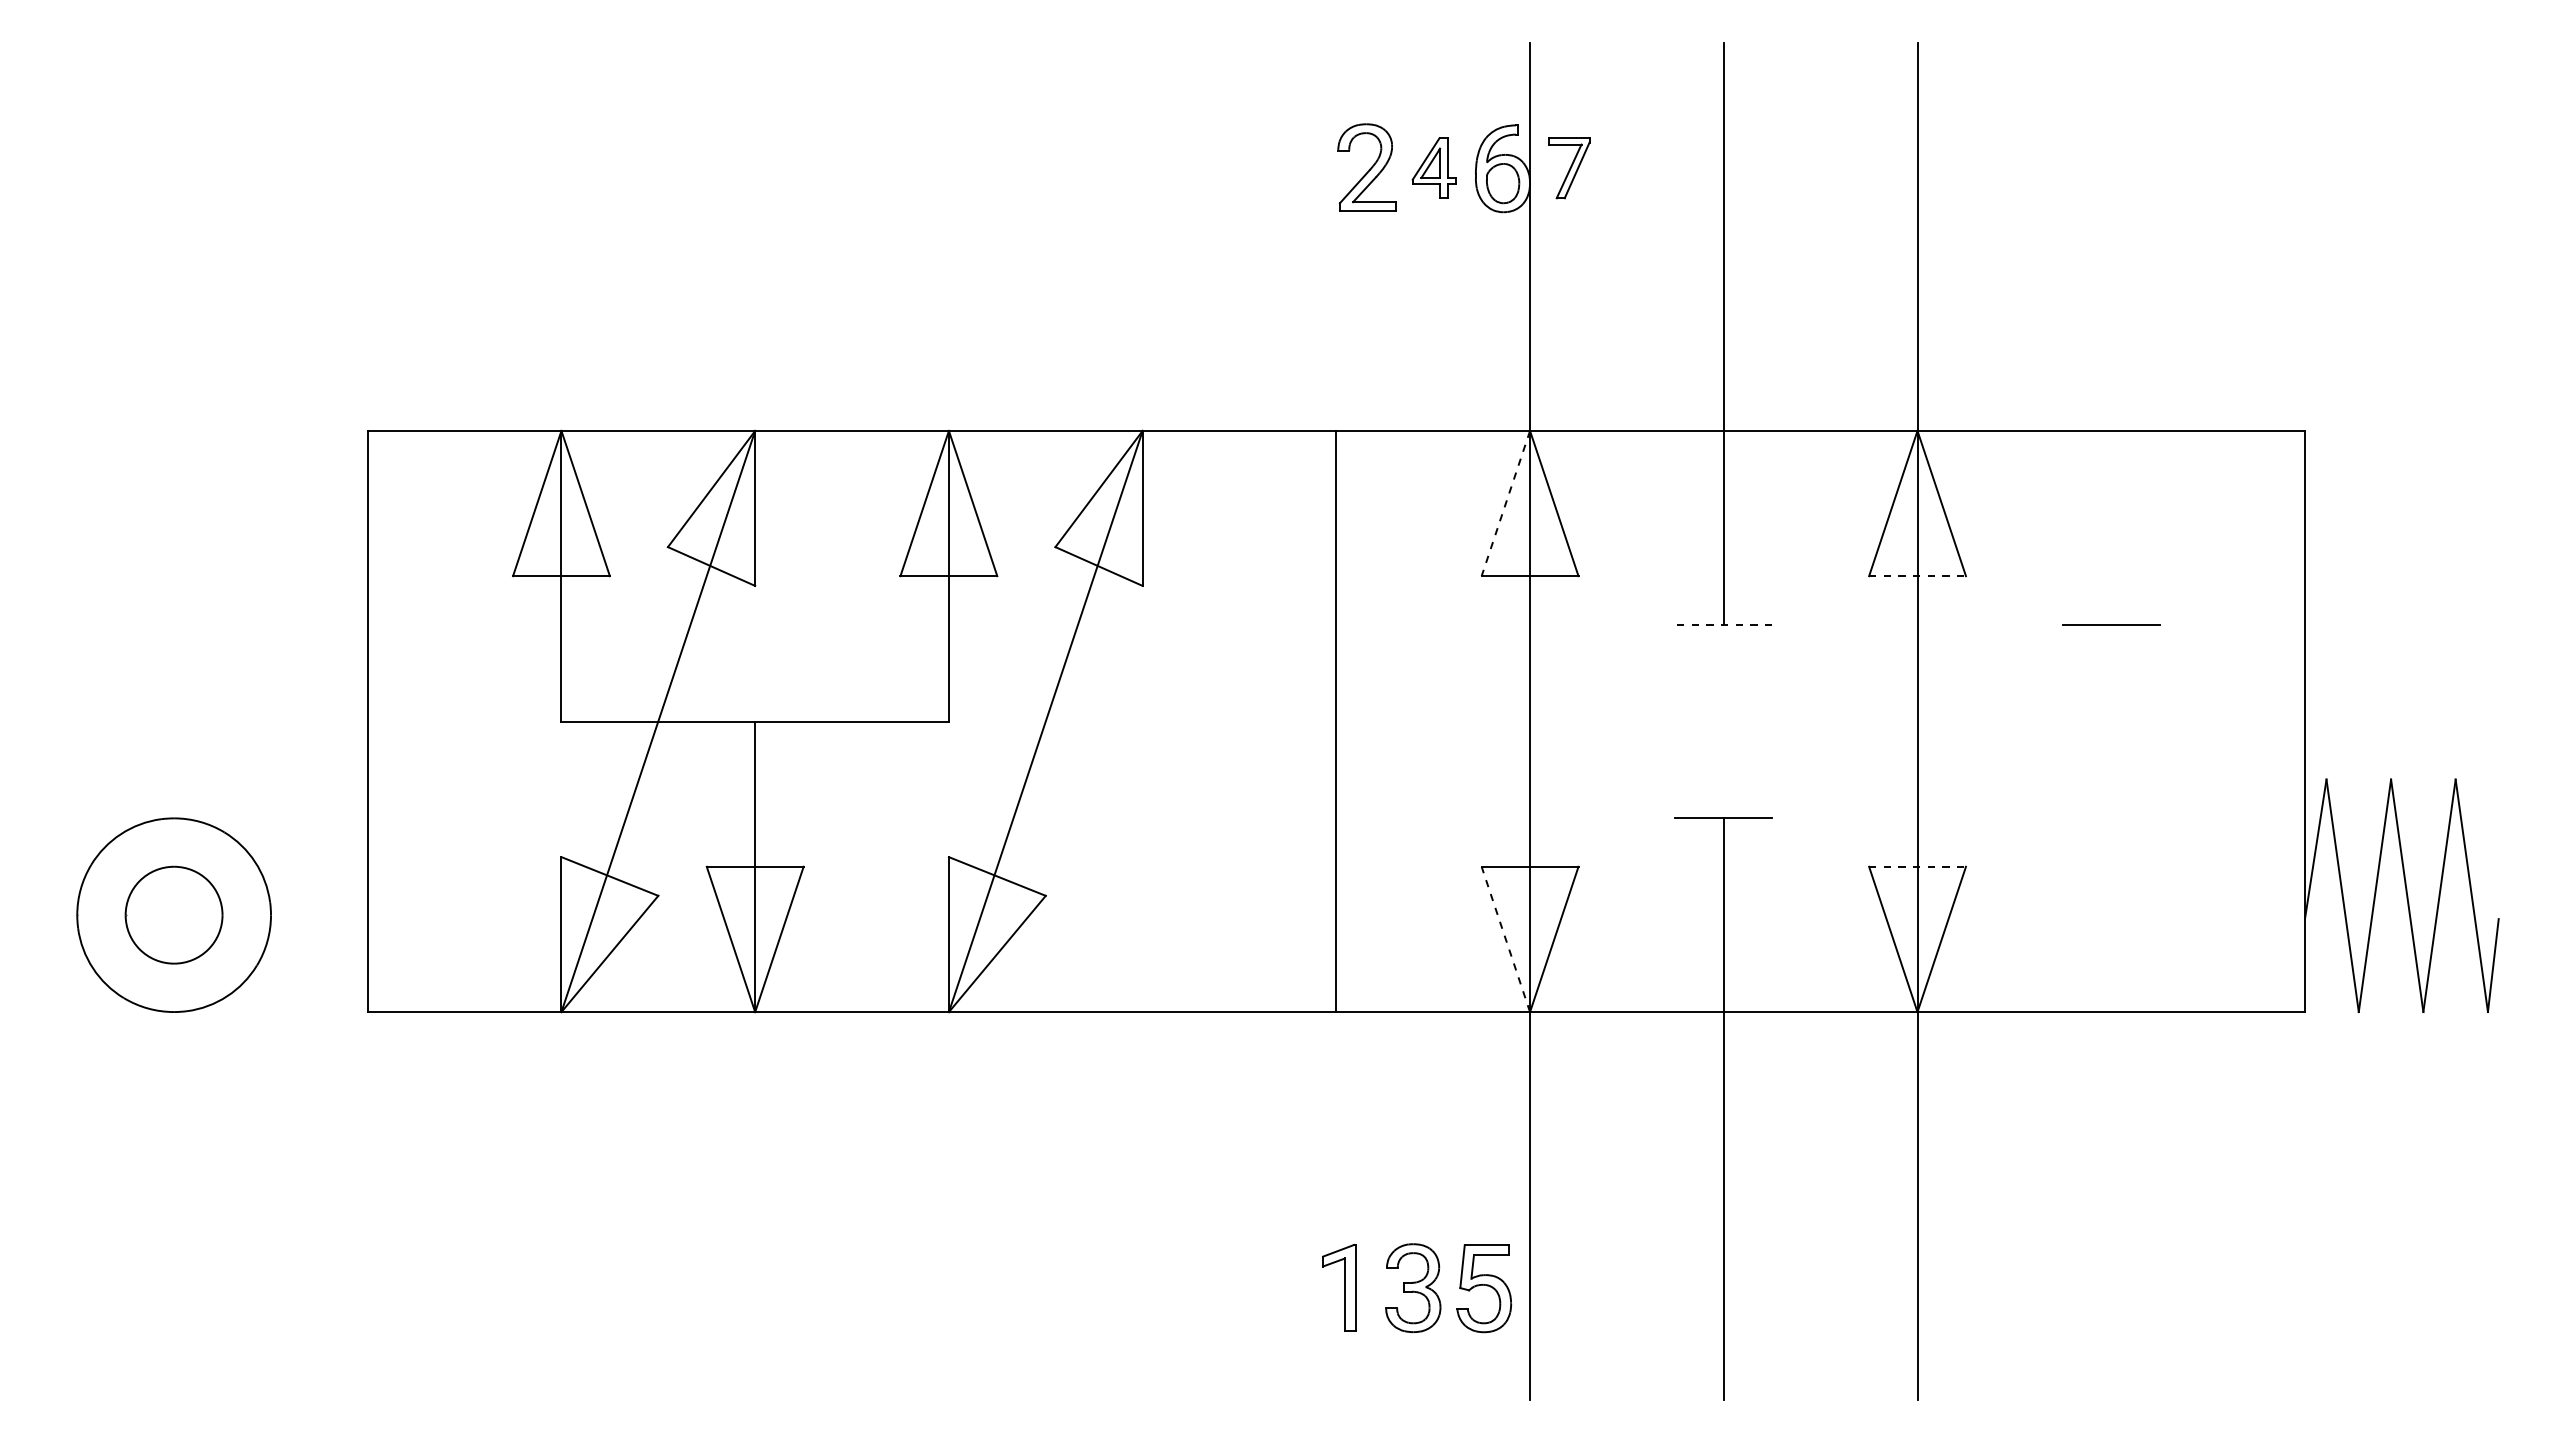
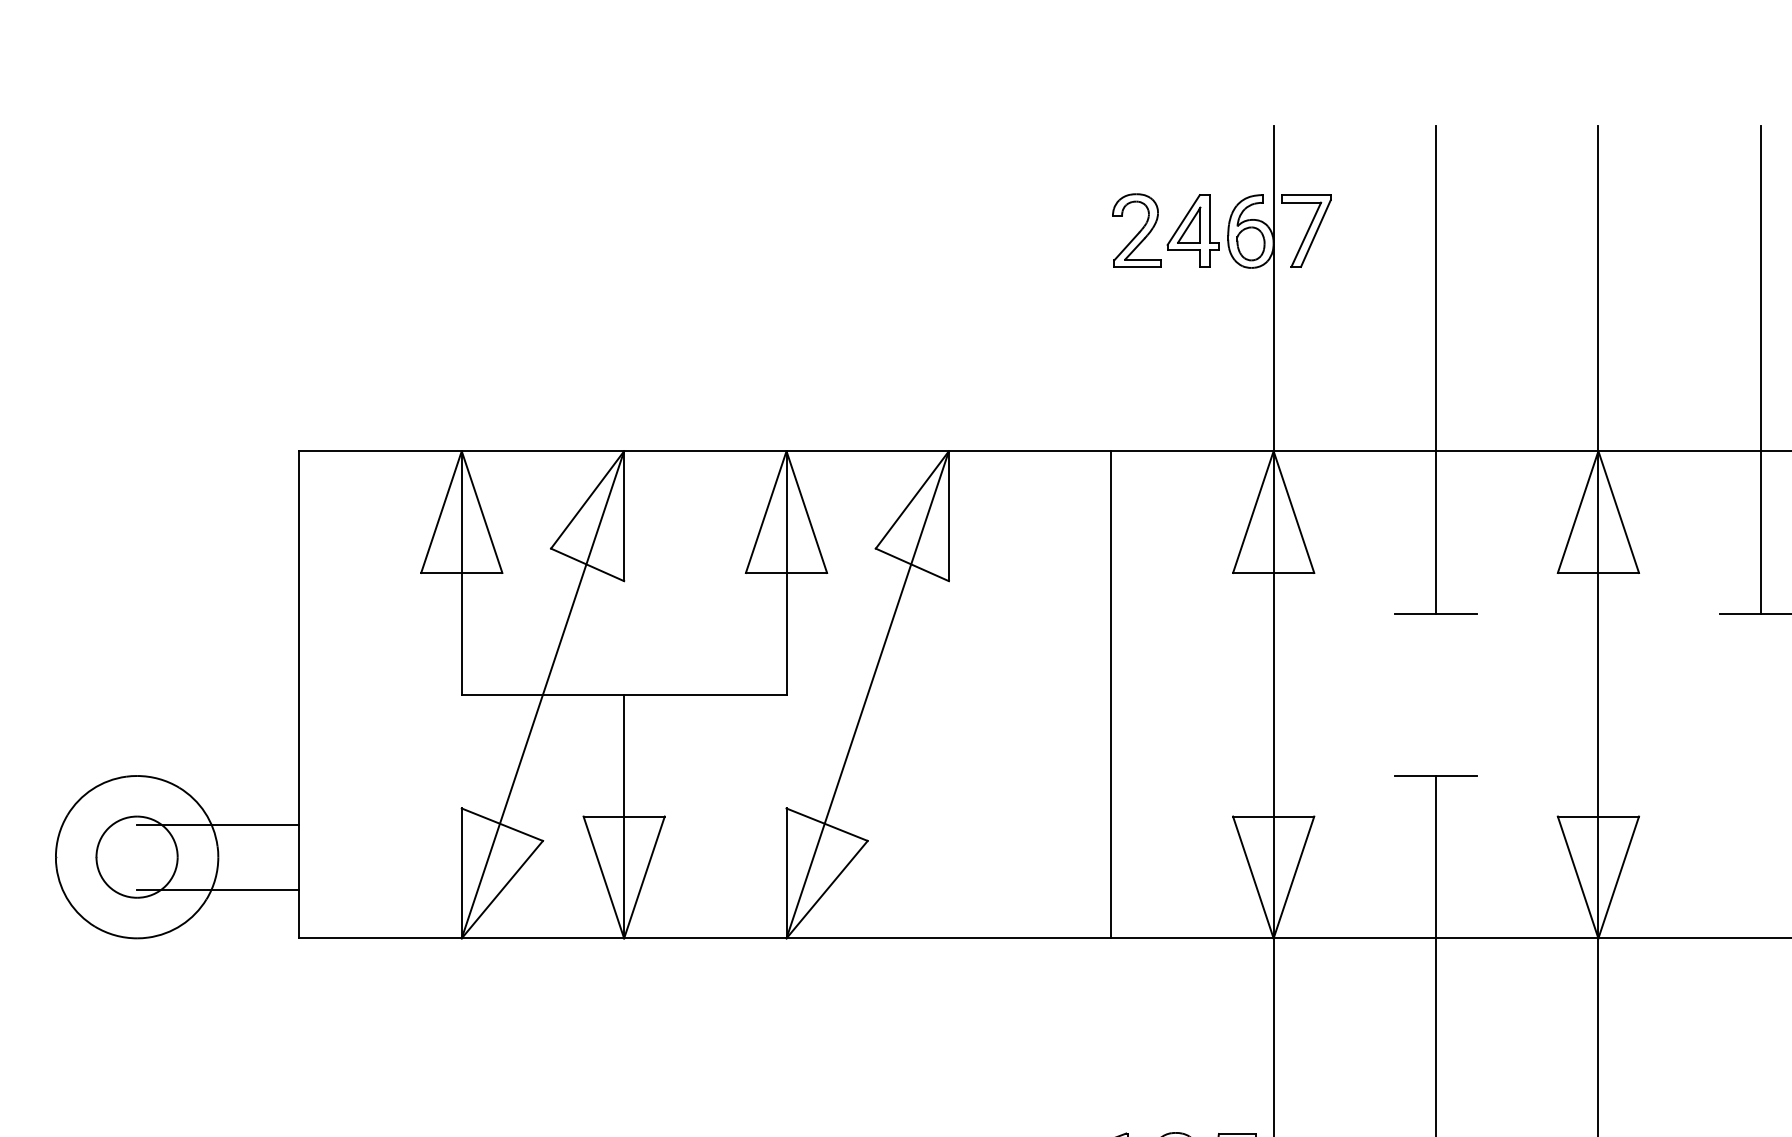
part: (1433, 167) -> (1192, 230), size x1.43
part: (1569, 168) -> (1306, 231), size x1.43
line: (2111, 333) -> (1761, 369), added
line: (1505, 503) -> (1253, 512), dashed -> solid
line: (1918, 576) -> (1599, 573), dashed -> solid
line: (1723, 624) -> (1435, 613), dashed -> solid
line: (1918, 866) -> (1599, 816), dashed -> solid
line: (270, 876) -> (217, 824), added
line: (1505, 939) -> (1253, 877), dashed -> solid
line: (270, 953) -> (217, 889), added

